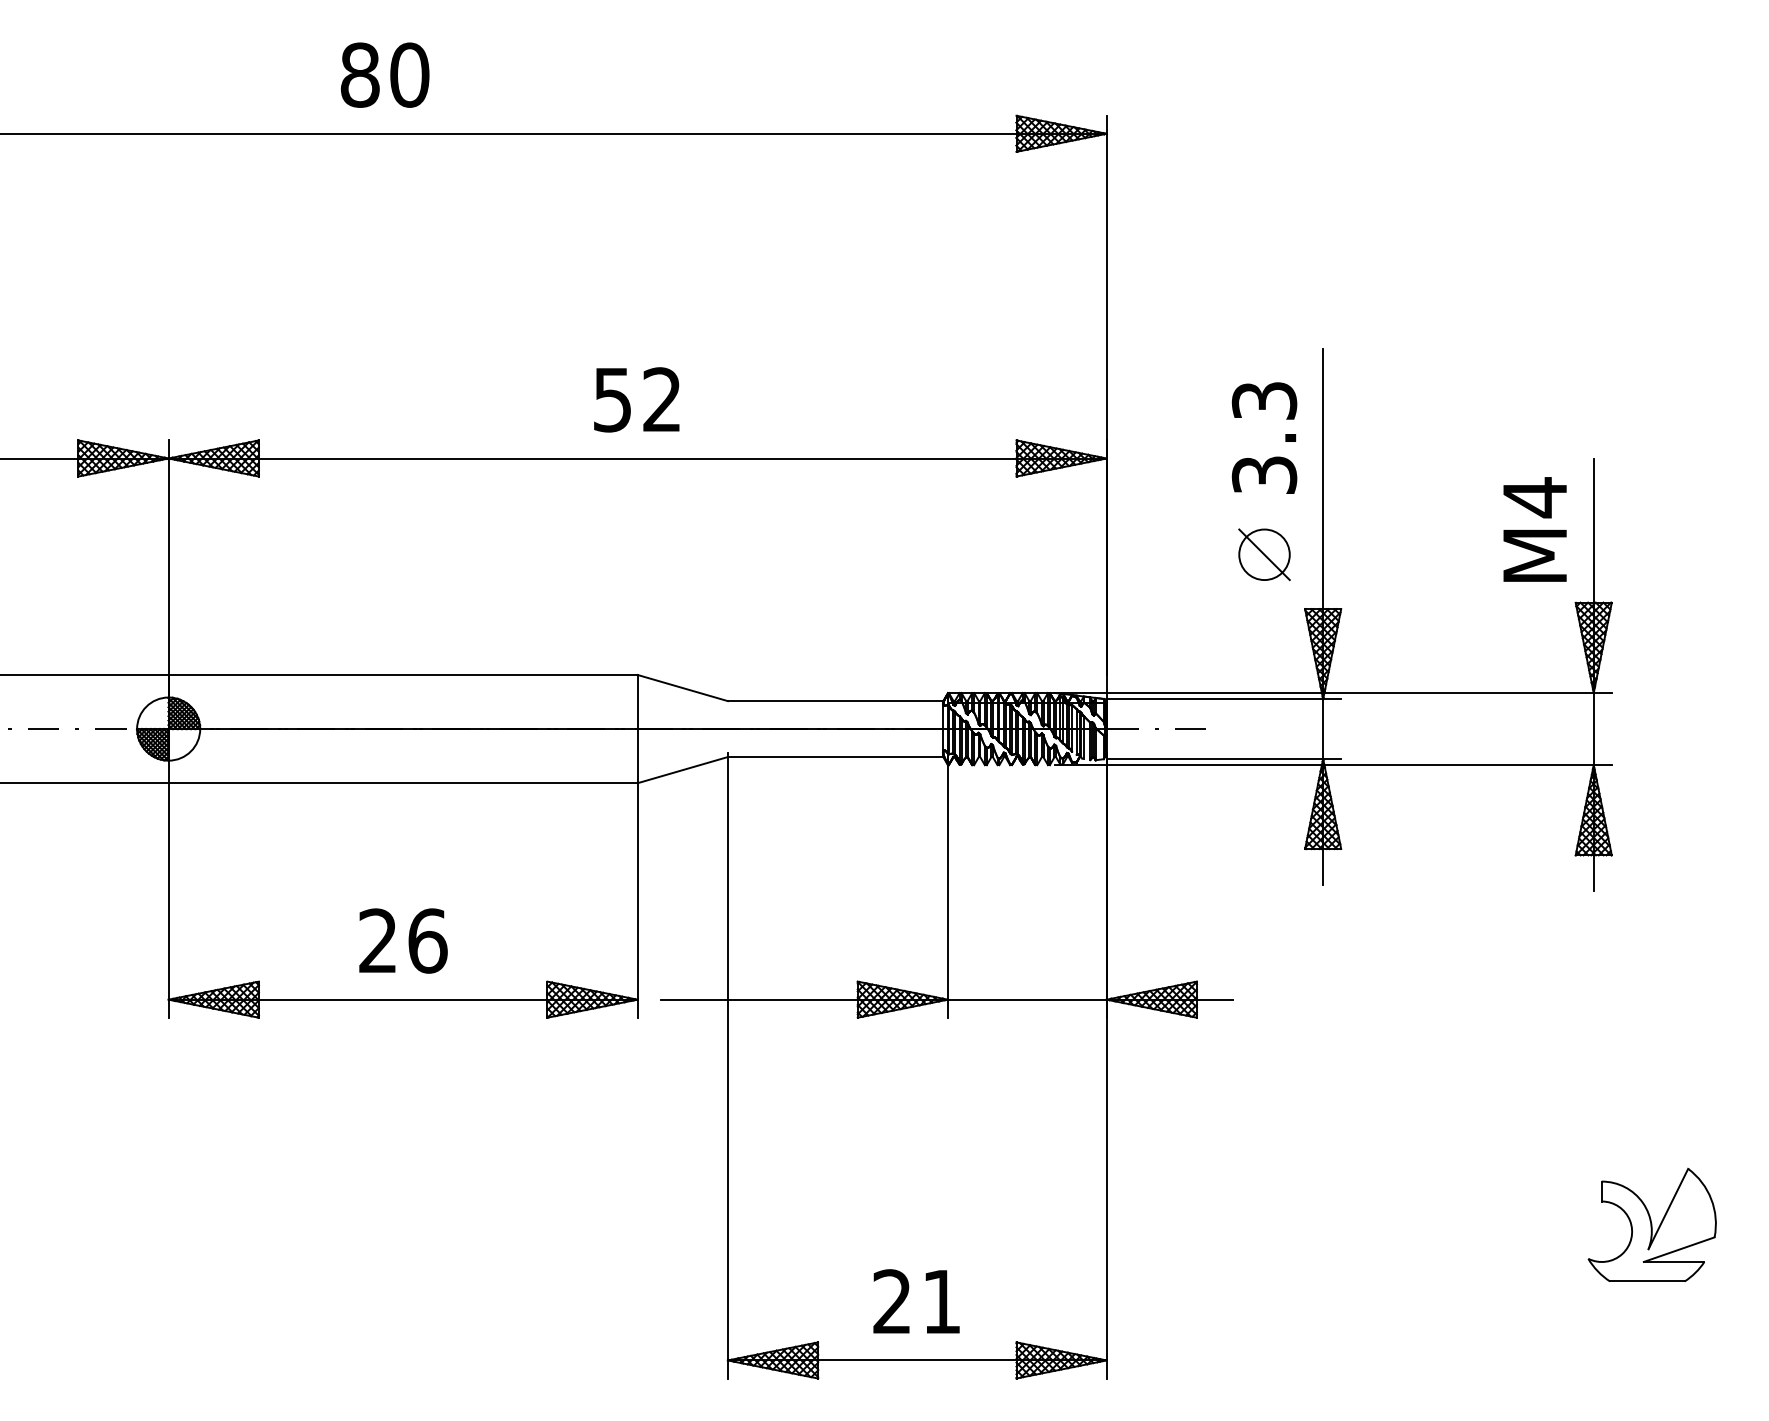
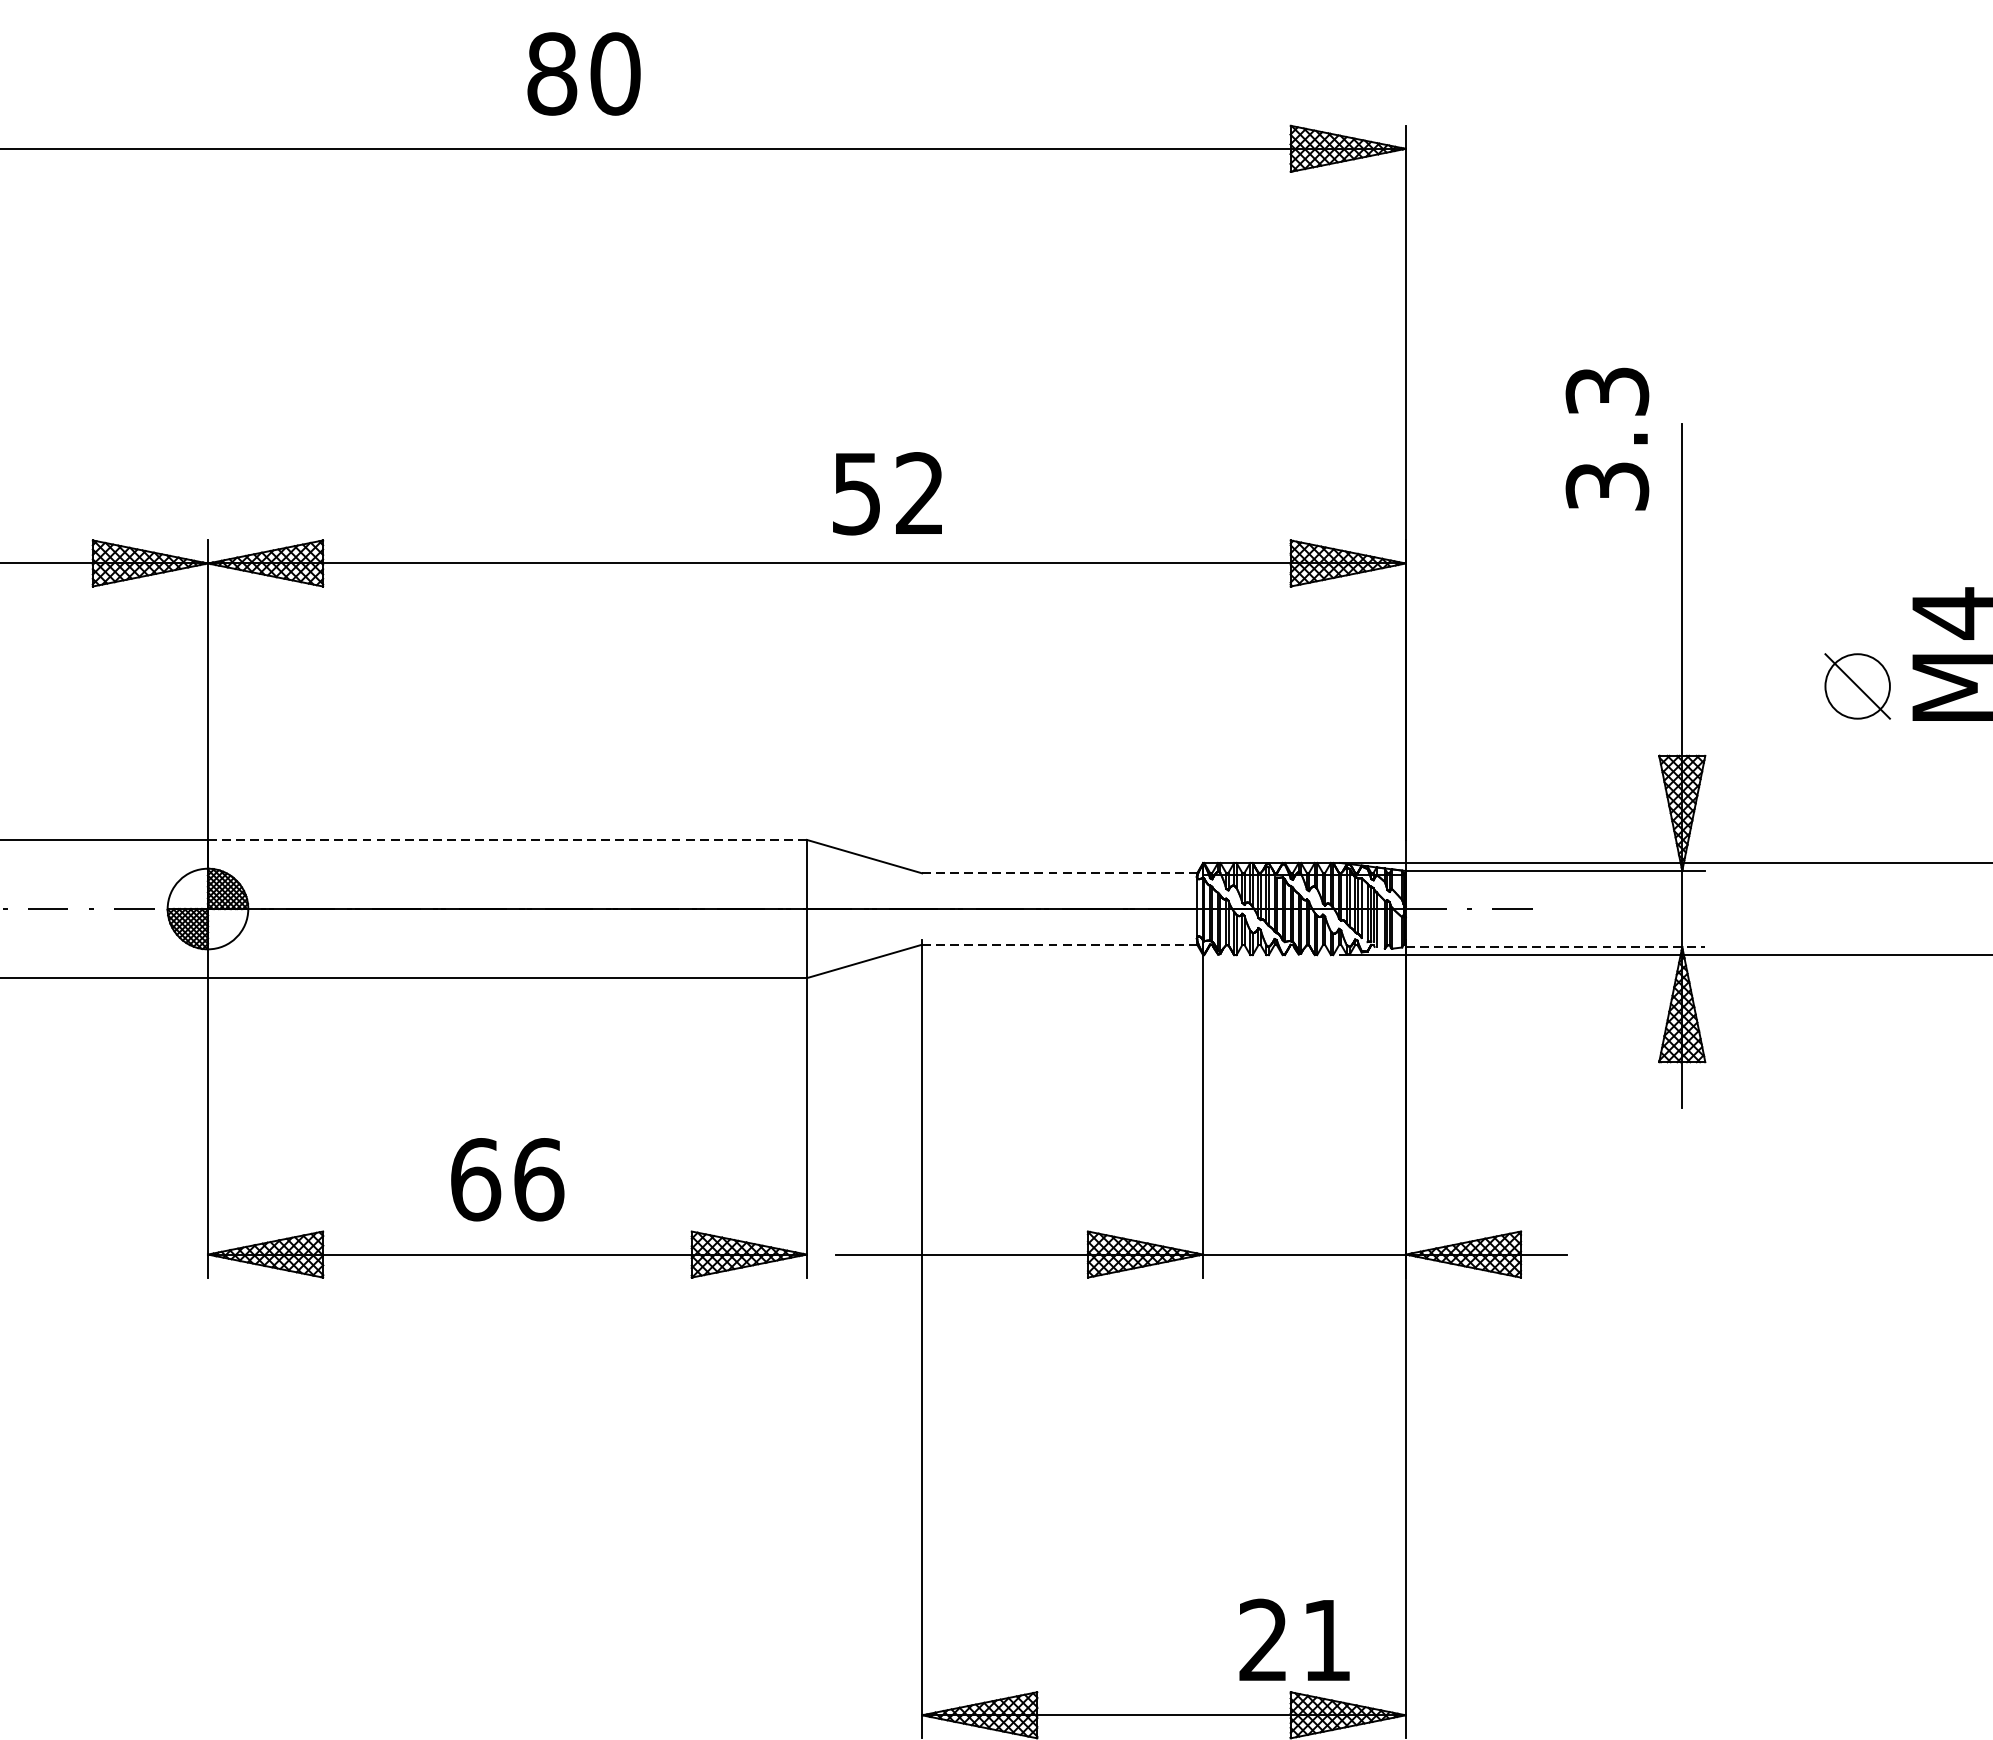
text: (385, 74) -> (584, 73), moved
text: (636, 399) -> (887, 493), moved
text: (1264, 437) -> (1607, 438), moved
part: (1264, 554) -> (1857, 686), moved
line: (403, 674) -> (507, 839), solid -> dashed
line: (835, 701) -> (1059, 873), solid -> dashed
line: (835, 757) -> (1059, 945), solid -> dashed
line: (1224, 758) -> (1556, 946), solid -> dashed
text: (378, 940) -> (475, 1178), 26 -> 66
text: (916, 1301) -> (1294, 1639), moved

